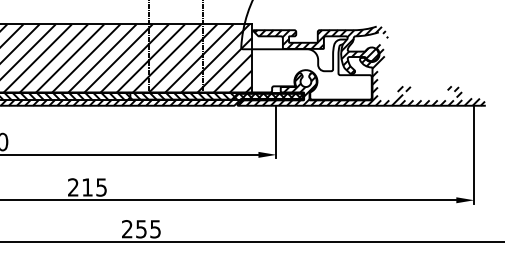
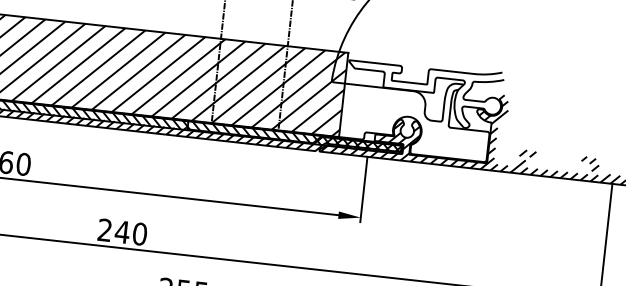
hatch: (321, 50) -> (430, 94), removed
text: (94, 187) -> (131, 233), 215 -> 240

